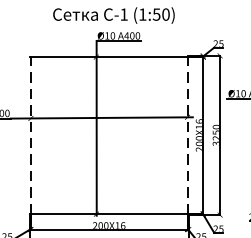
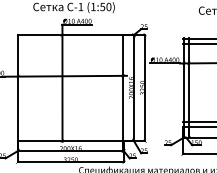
line: (31, 136) -> (18, 88), dashed -> solid
line: (187, 136) -> (123, 88), dashed -> solid

